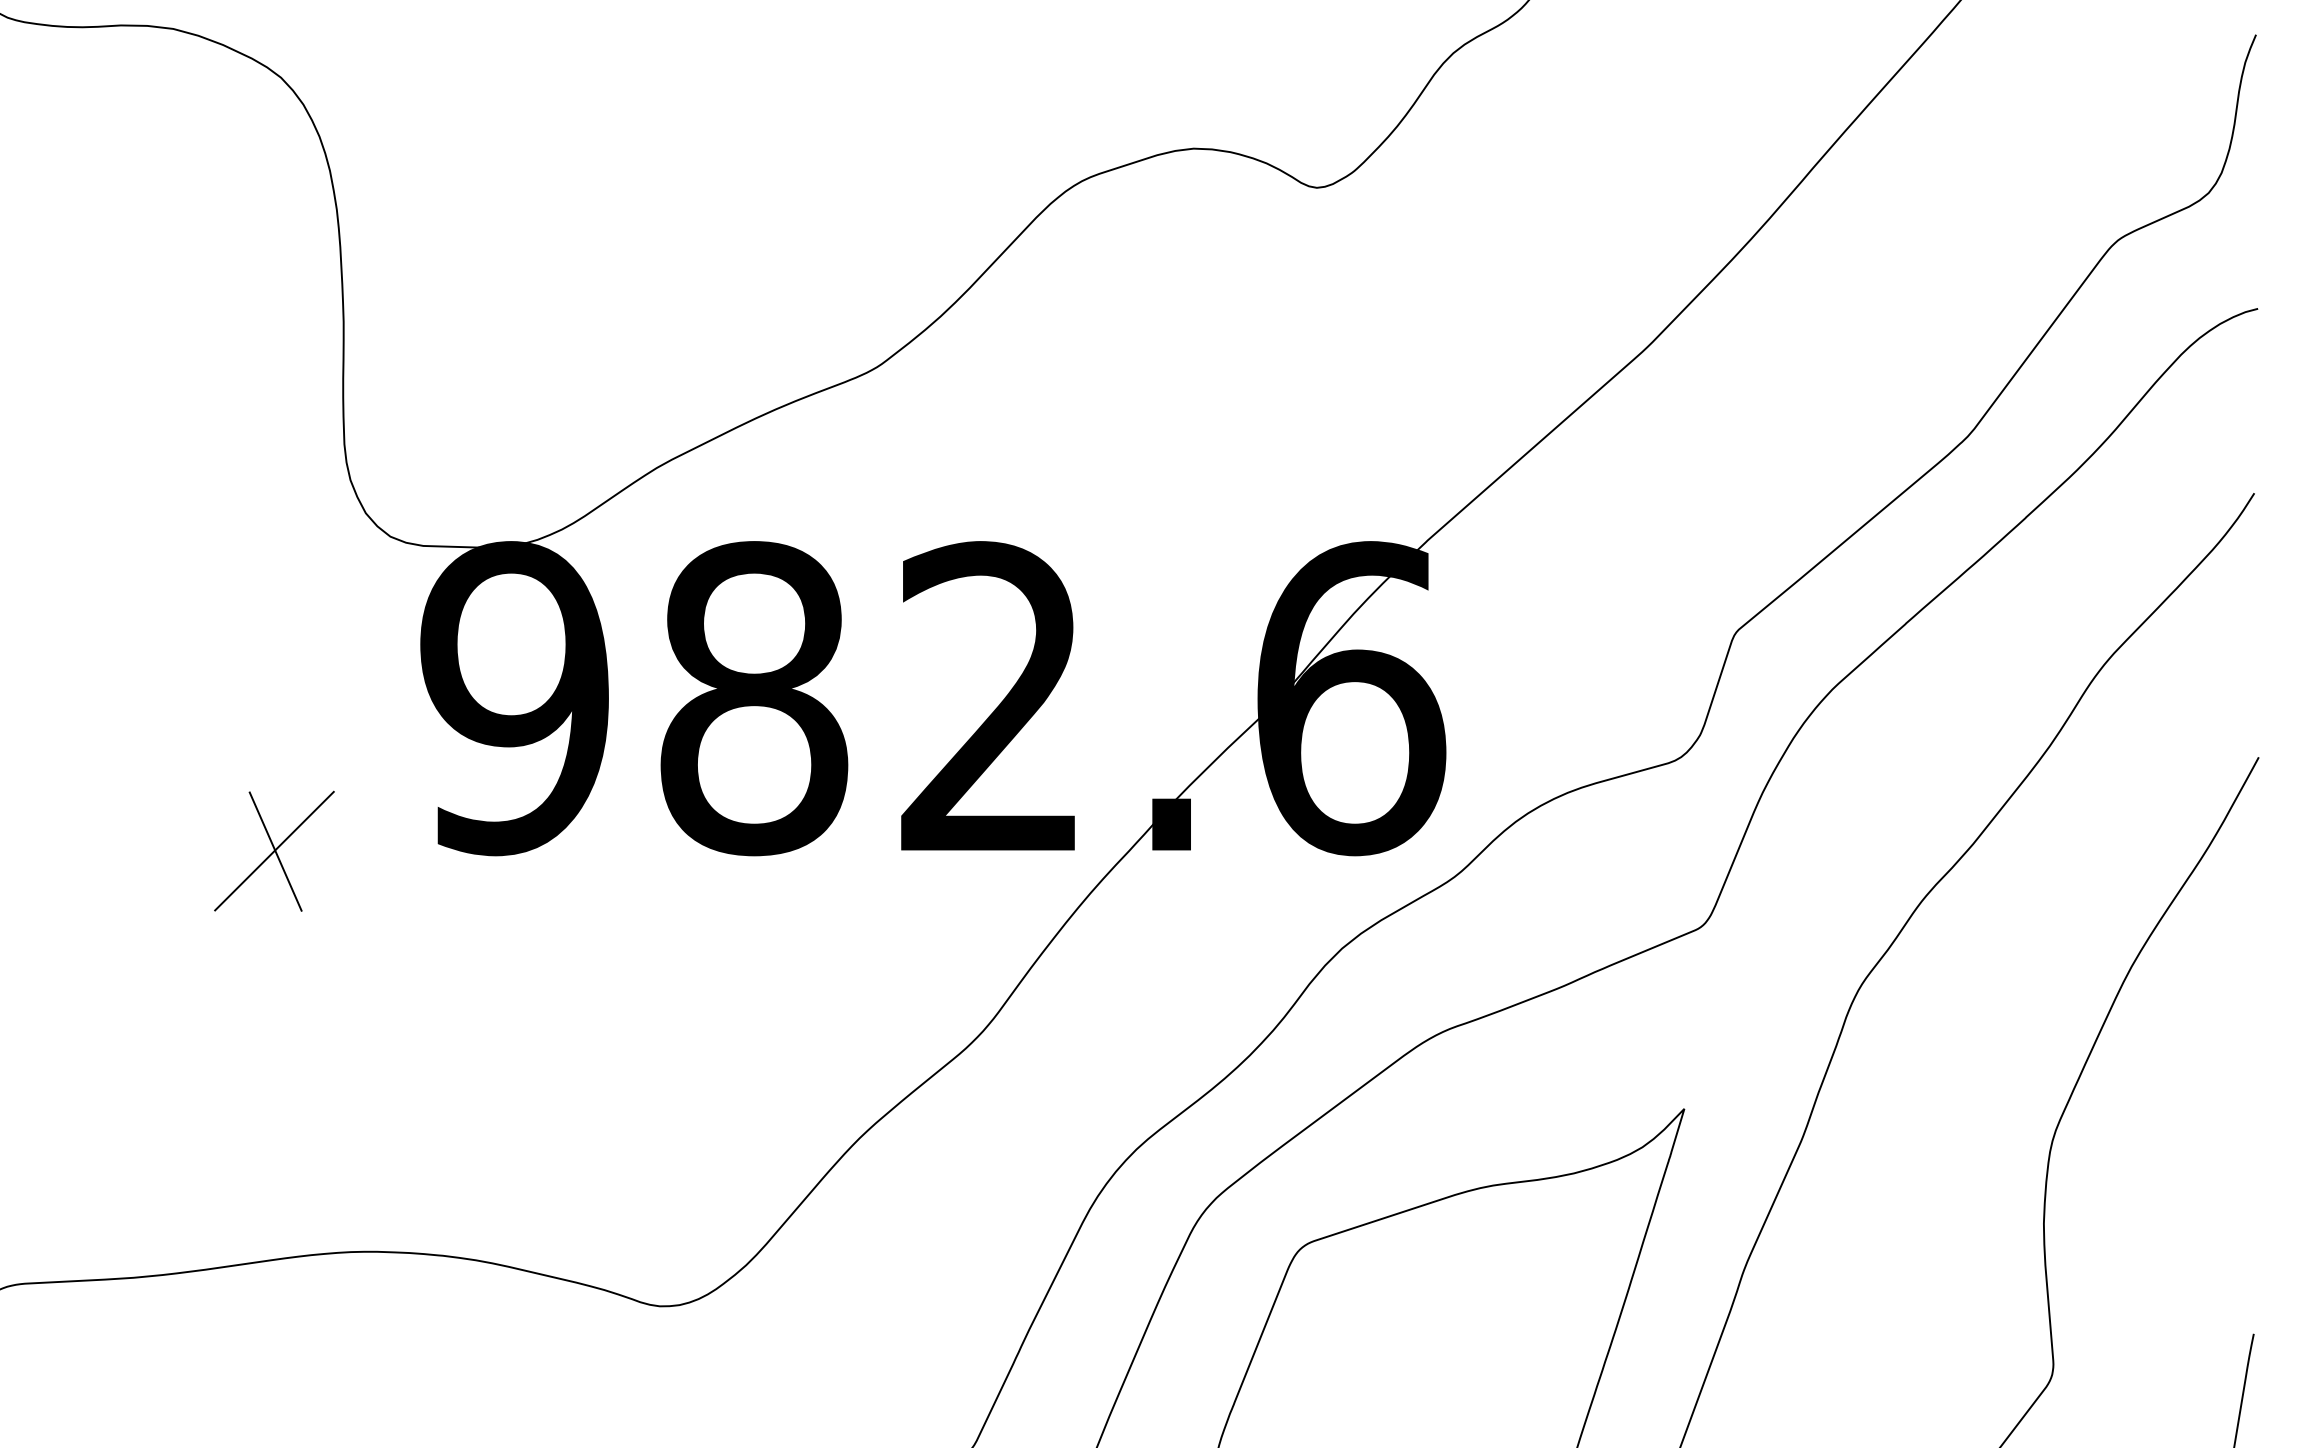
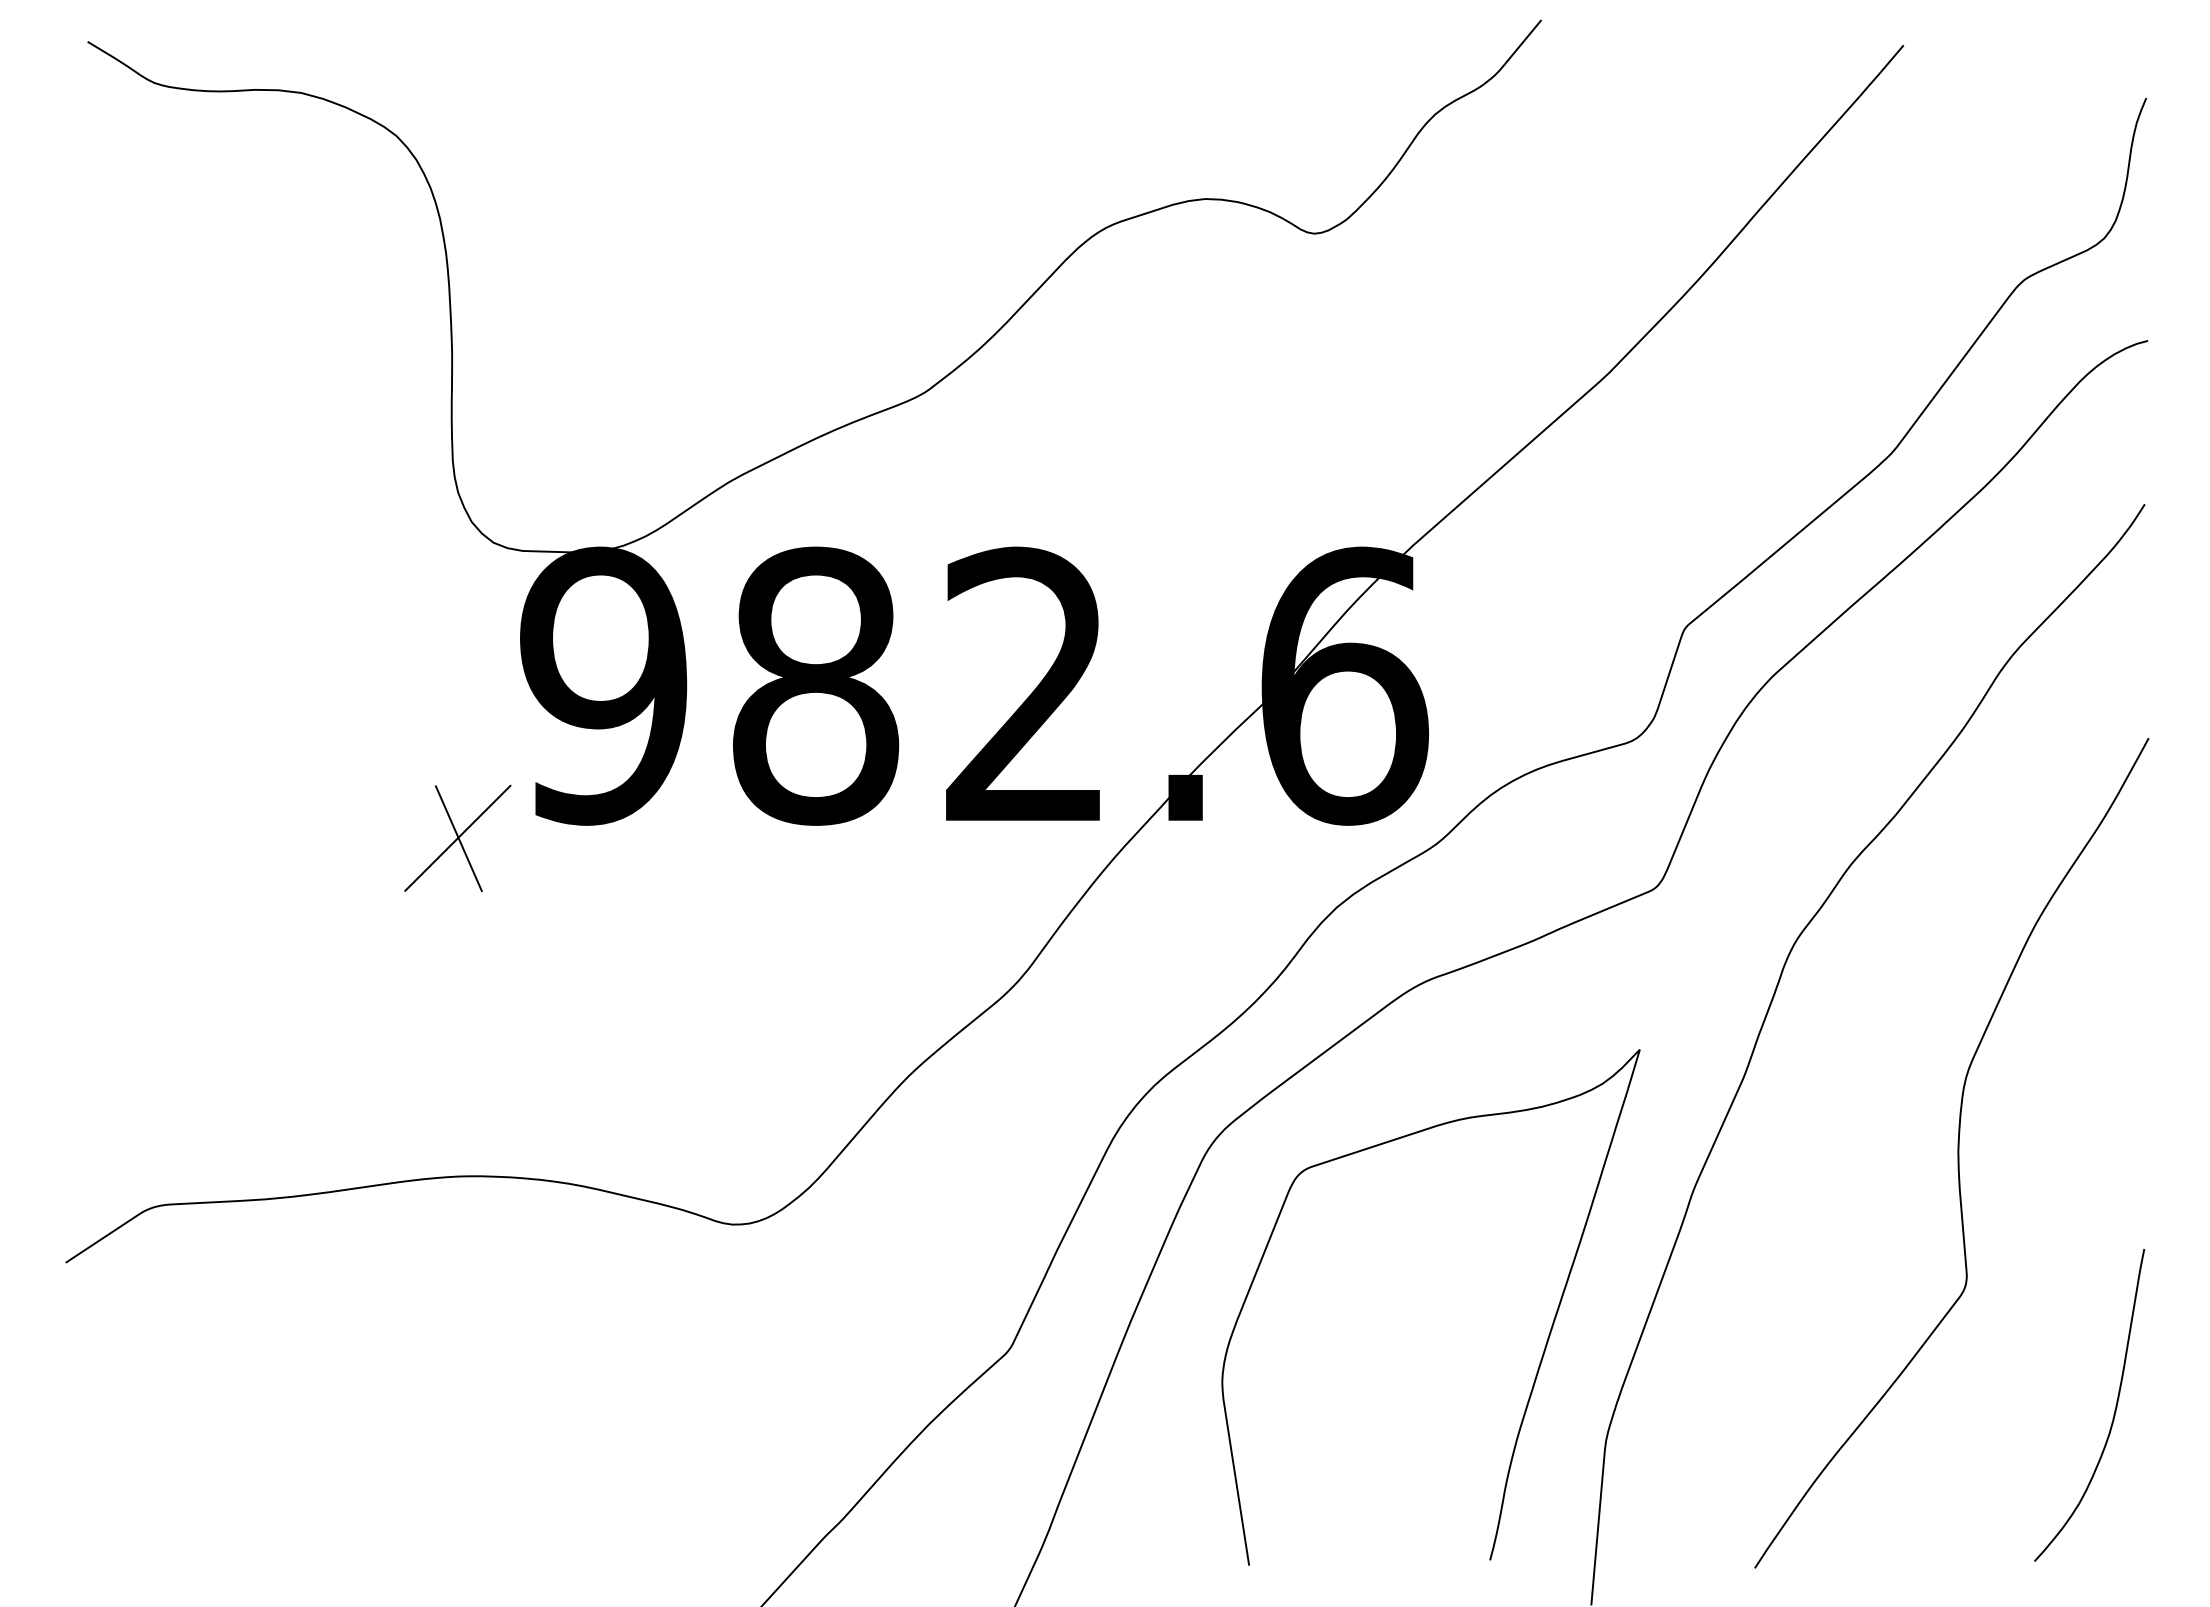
part: (274, 851) -> (457, 838), moved

